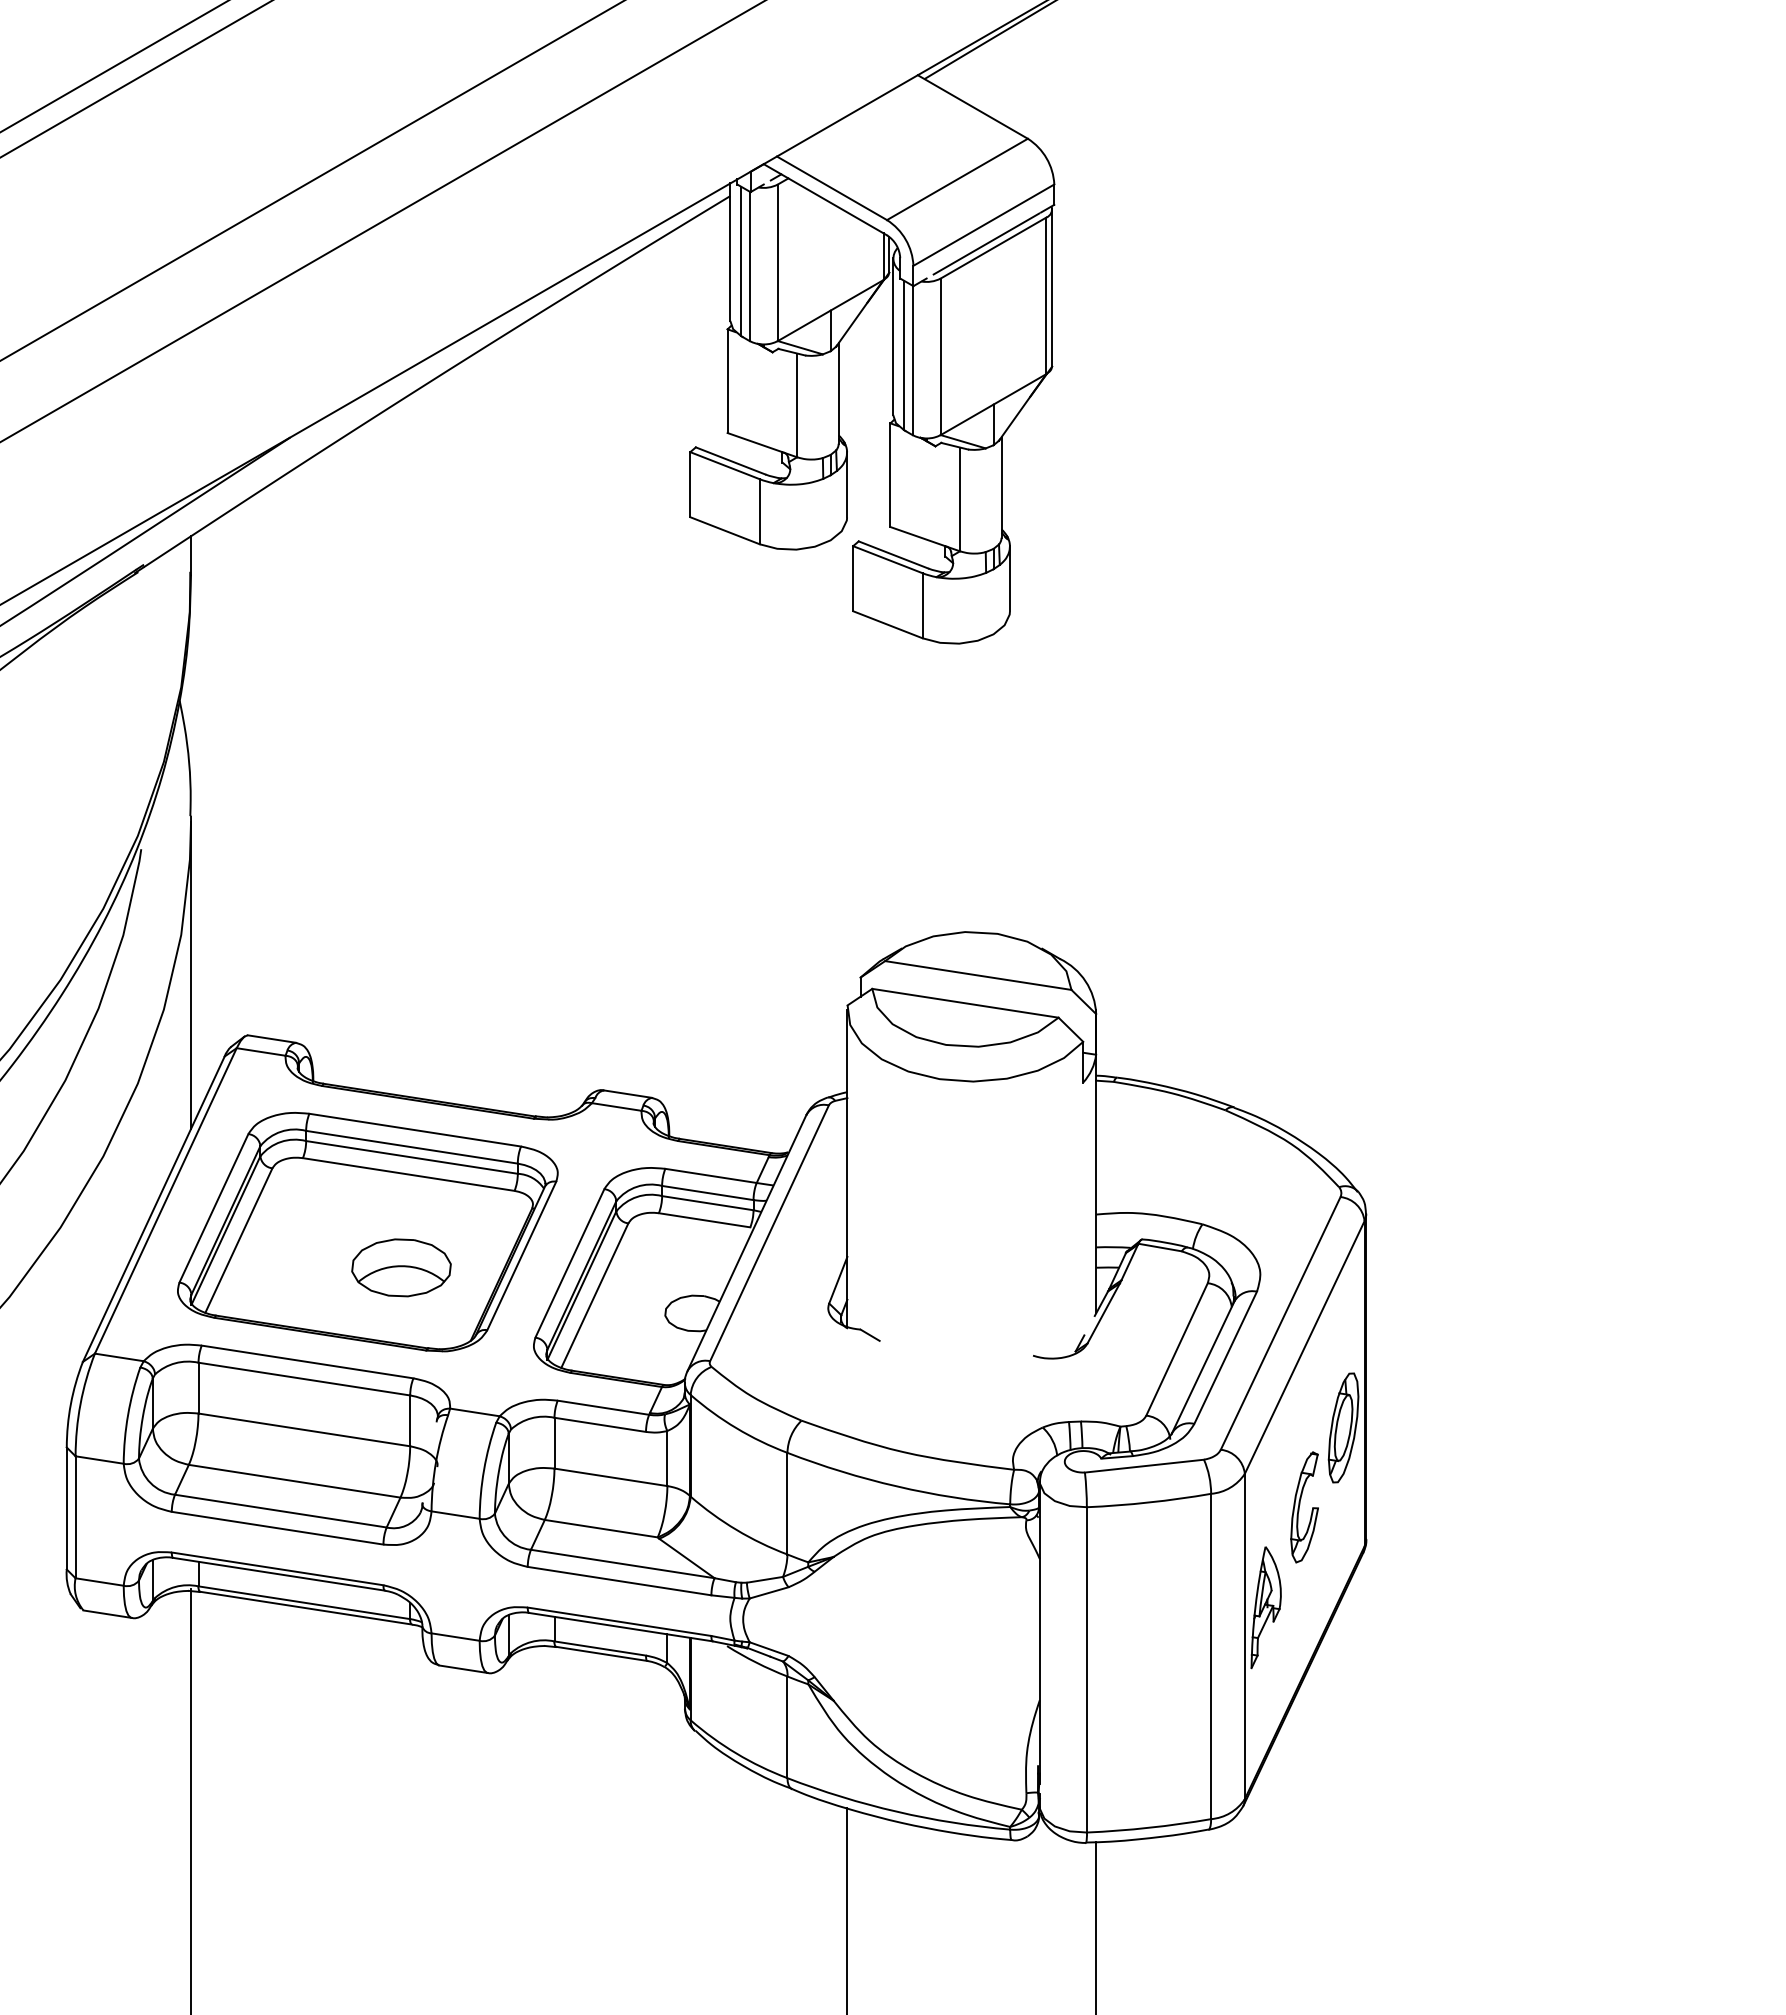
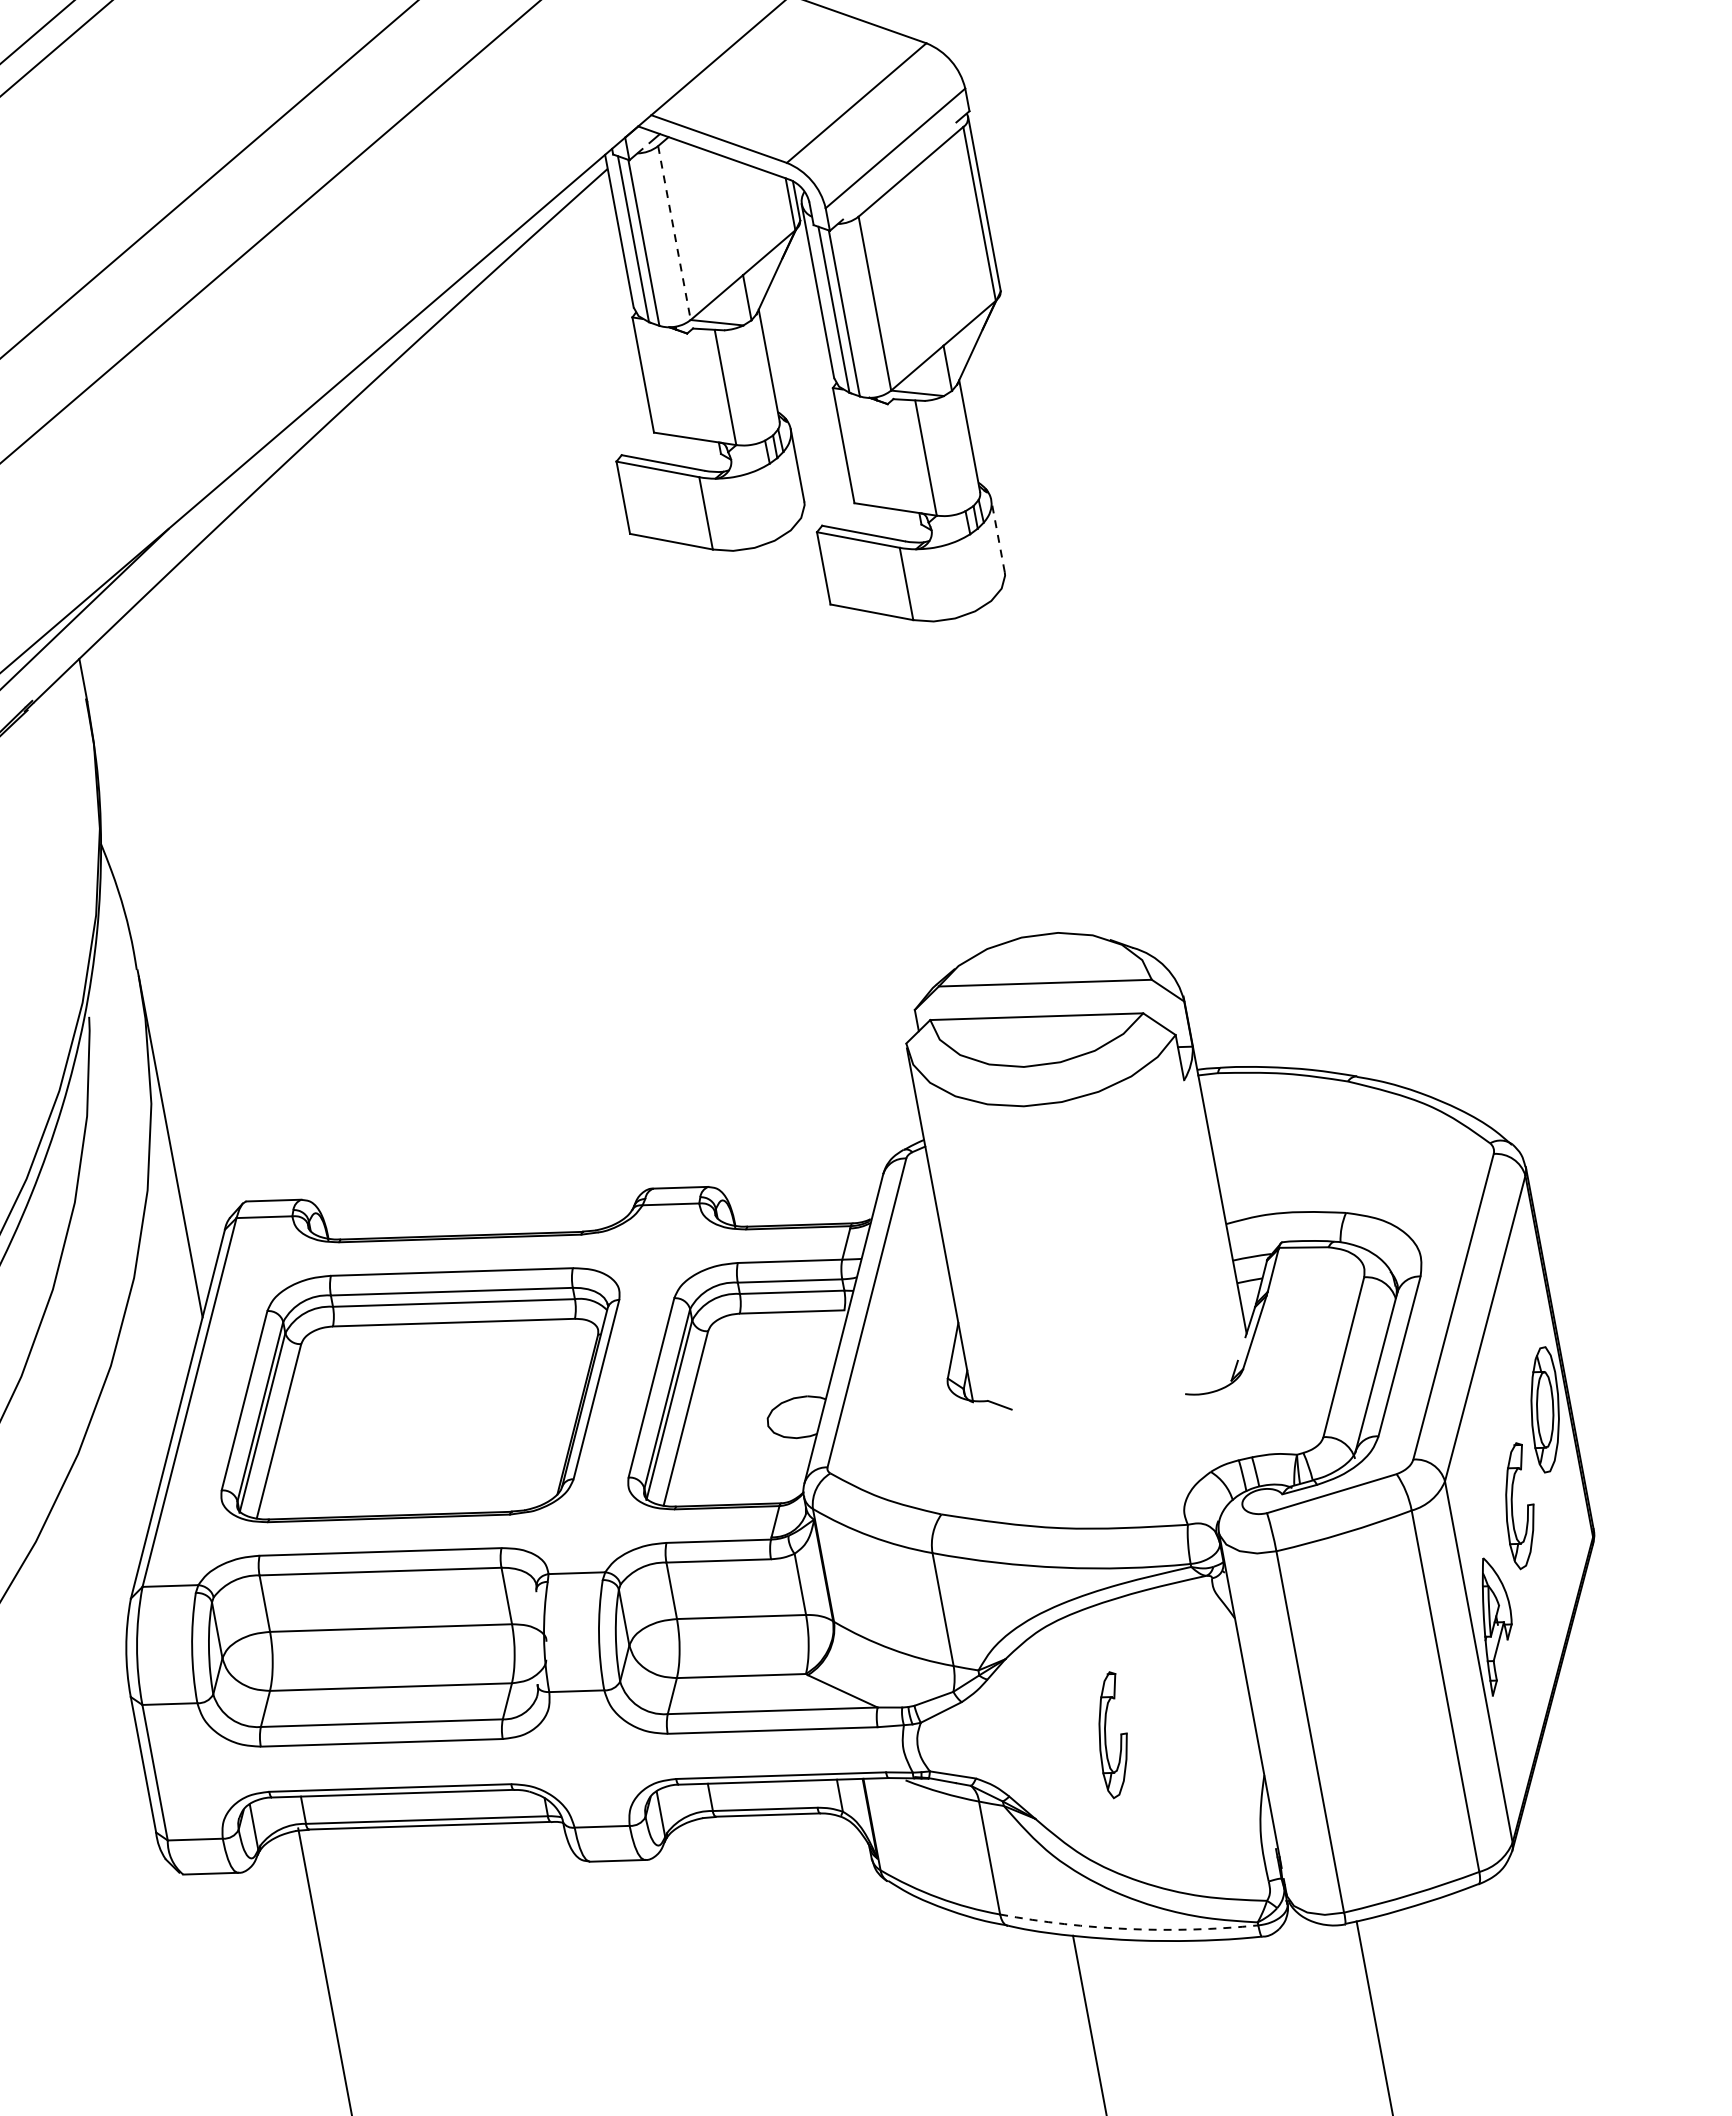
line: (986, 243) -> (902, 168), removed
line: (777, 263) -> (674, 233), solid -> dashed
line: (1009, 578) -> (997, 535), solid -> dashed
part: (401, 1267) -> (465, 1427), removed
part: (913, 1640) -> (1111, 1735), added
arc: (897, 1811) -> (1129, 1928), solid -> dashed

